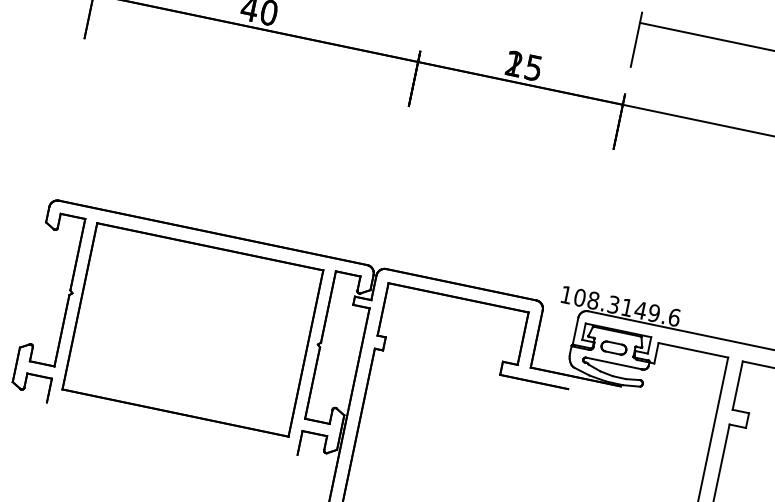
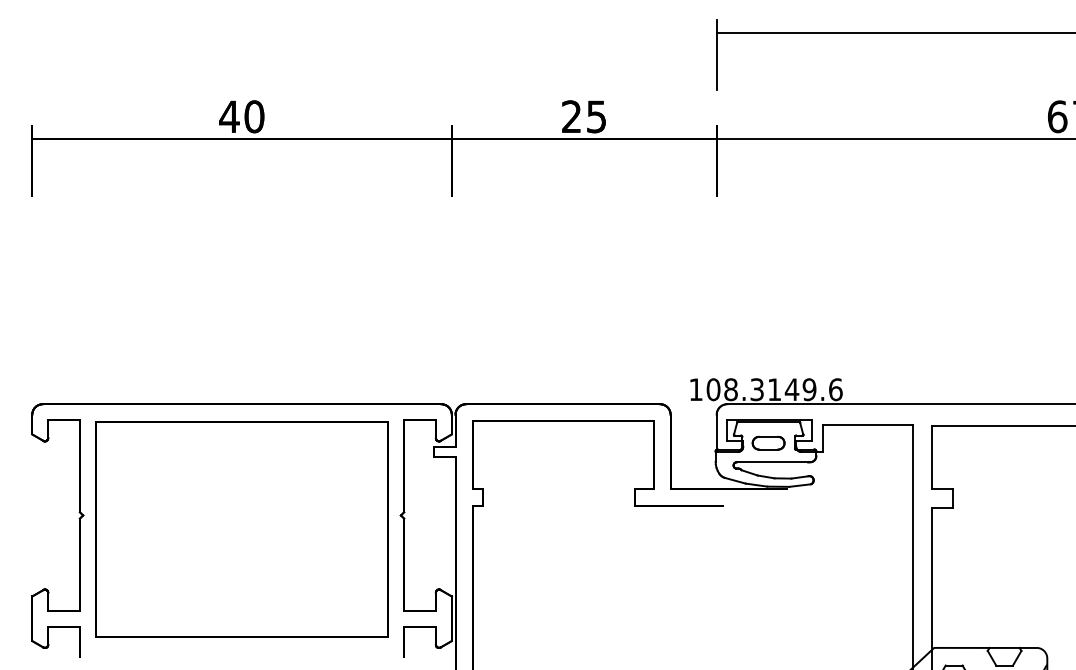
text: (514, 63) -> (571, 116), 15 -> 25

